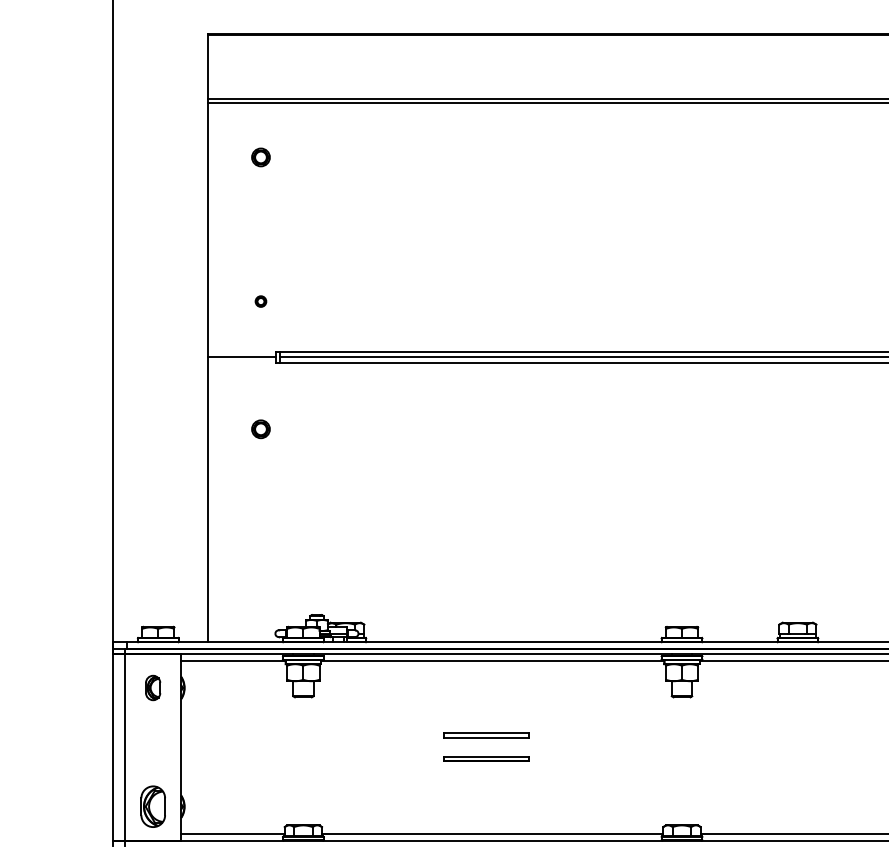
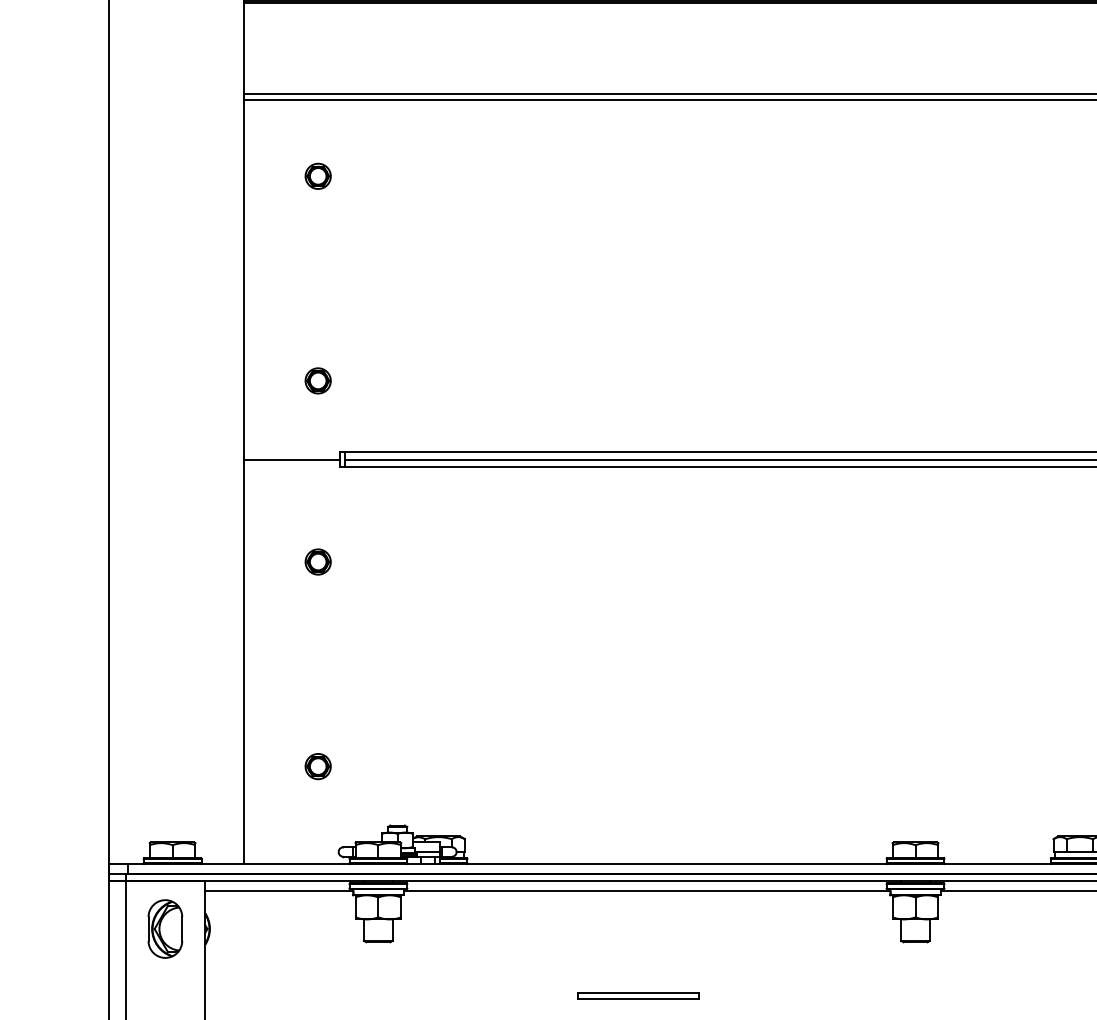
part: (260, 301) -> (317, 380), size x1.67
part: (260, 573) -> (317, 766), added
part: (152, 687) -> (164, 928), size x1.67

